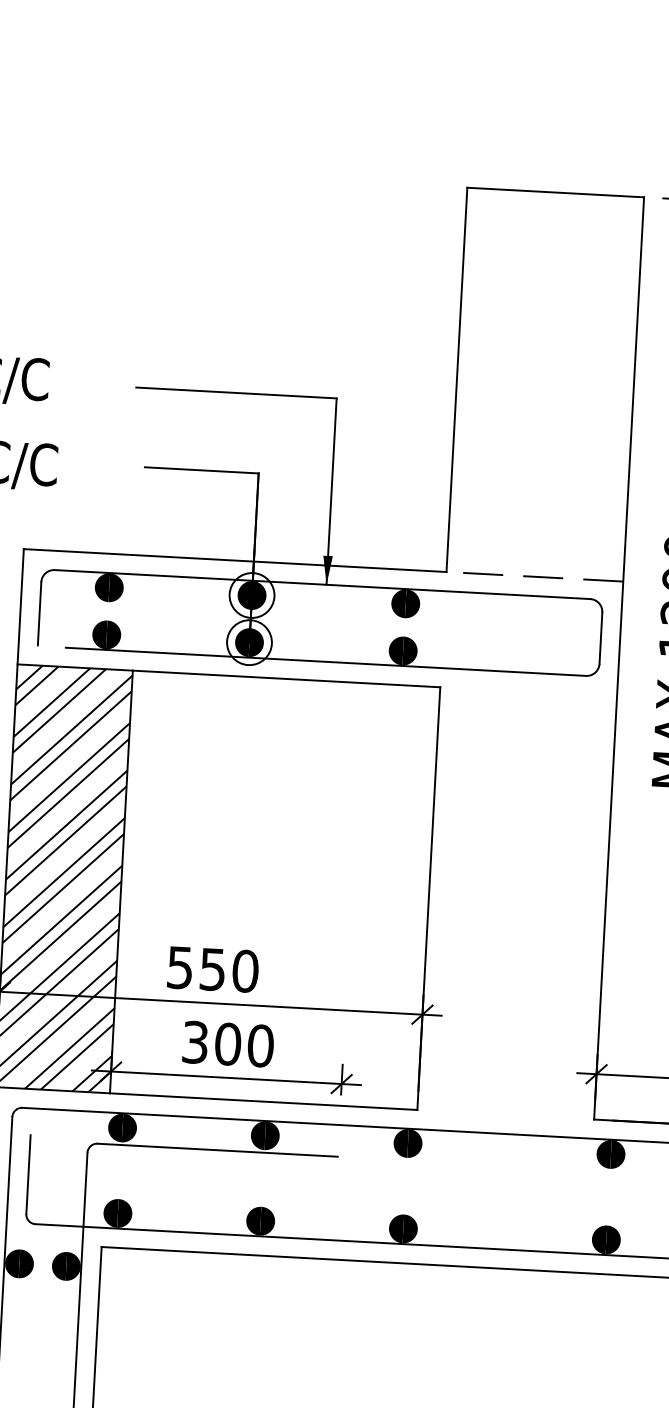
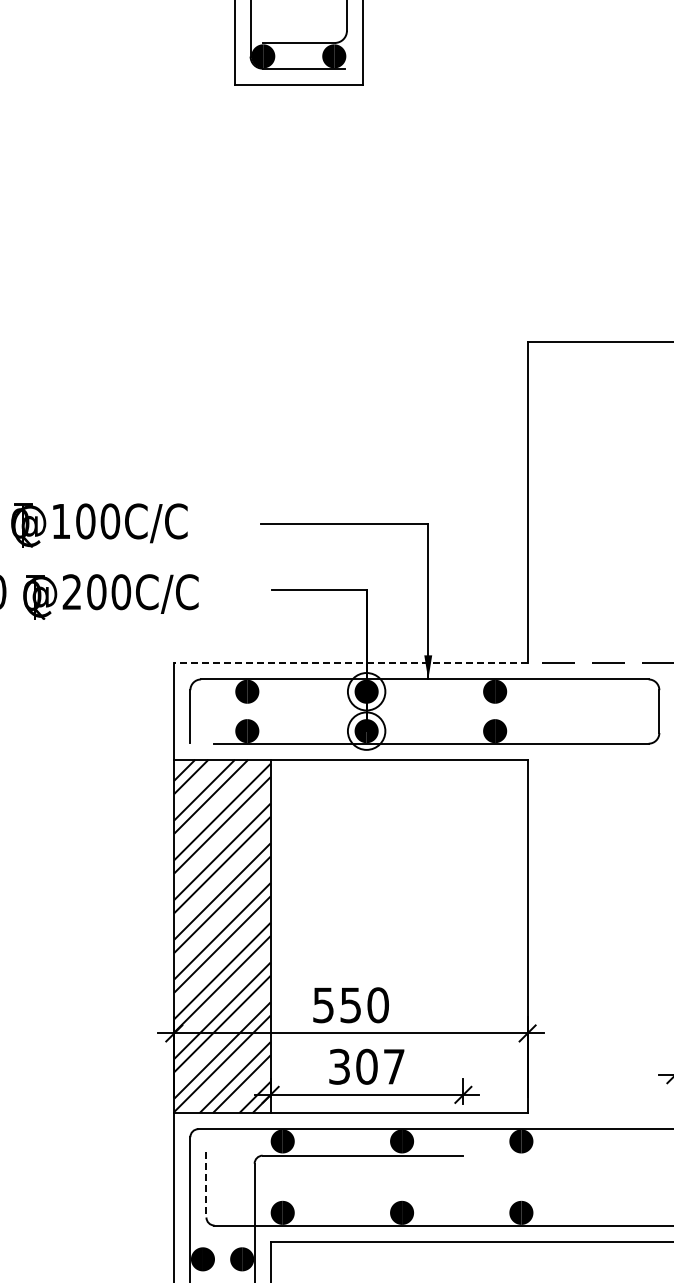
line: (235, 560) -> (351, 663), solid -> dashed
text: (261, 1045) -> (394, 1066), 300 -> 307
line: (28, 1174) -> (206, 1184), solid -> dashed

